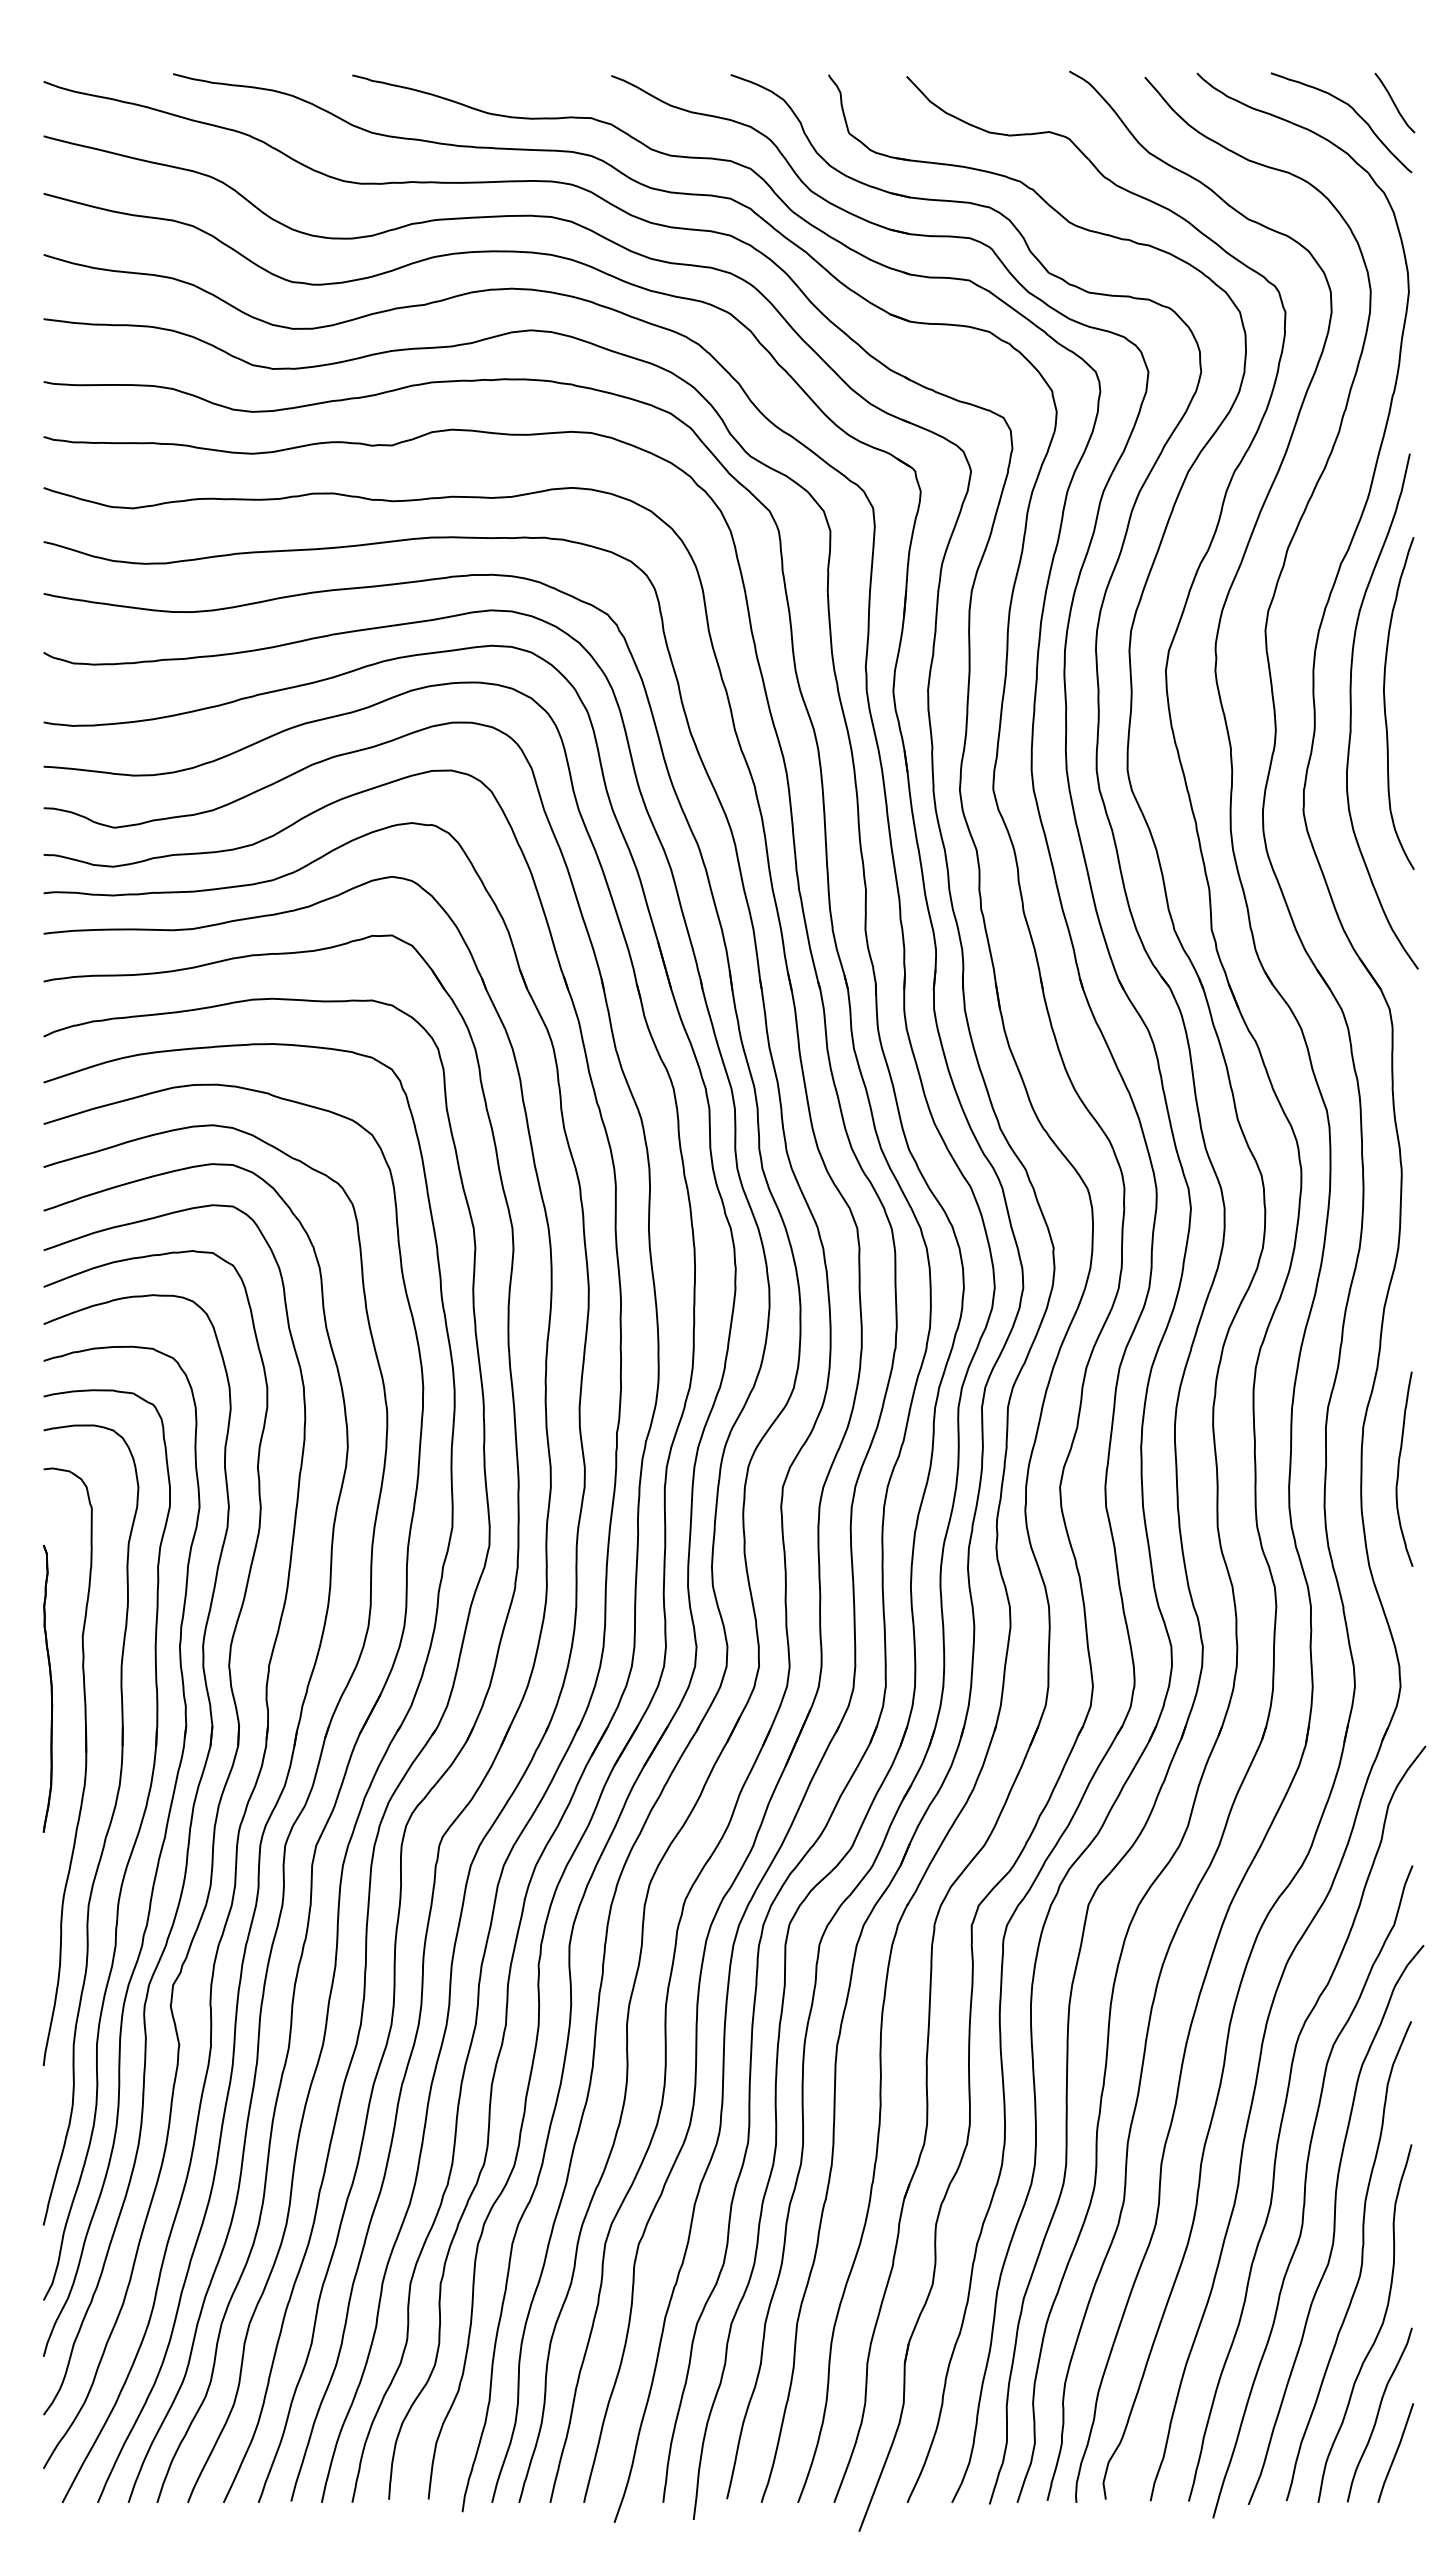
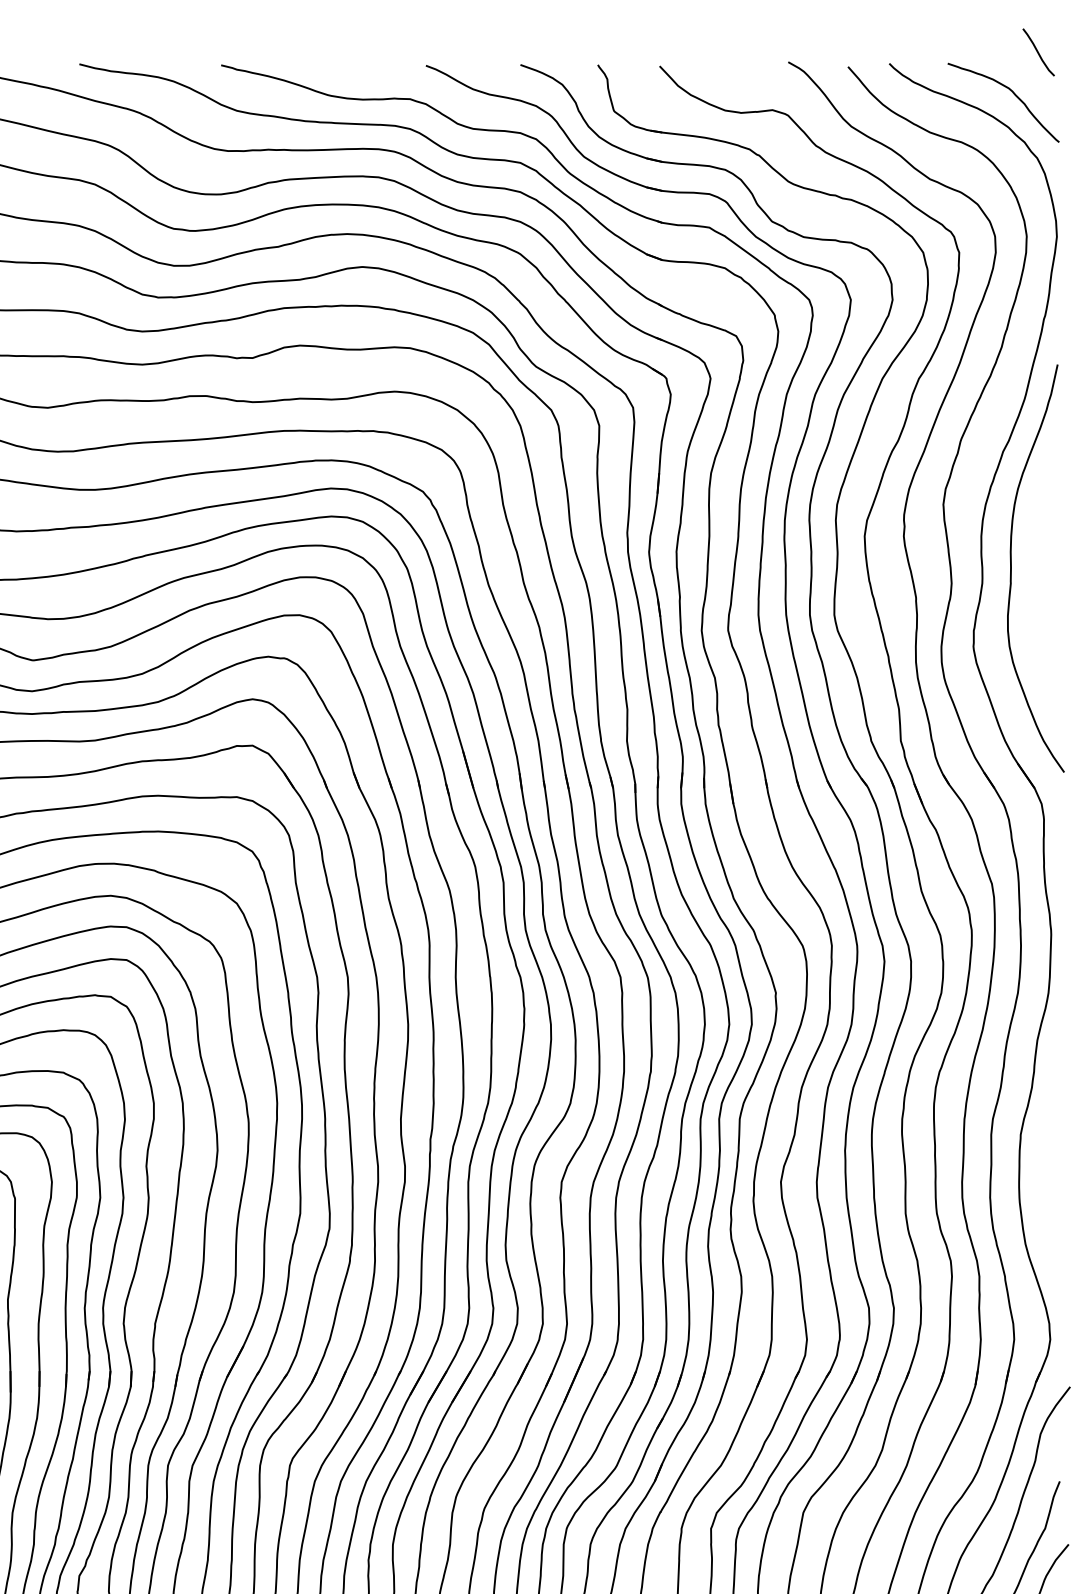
curve: (1394, 102) -> (1038, 51), moved
curve: (1385, 703) -> (1038, 562), removed
curve: (1399, 1468) -> (1049, 1167), removed

